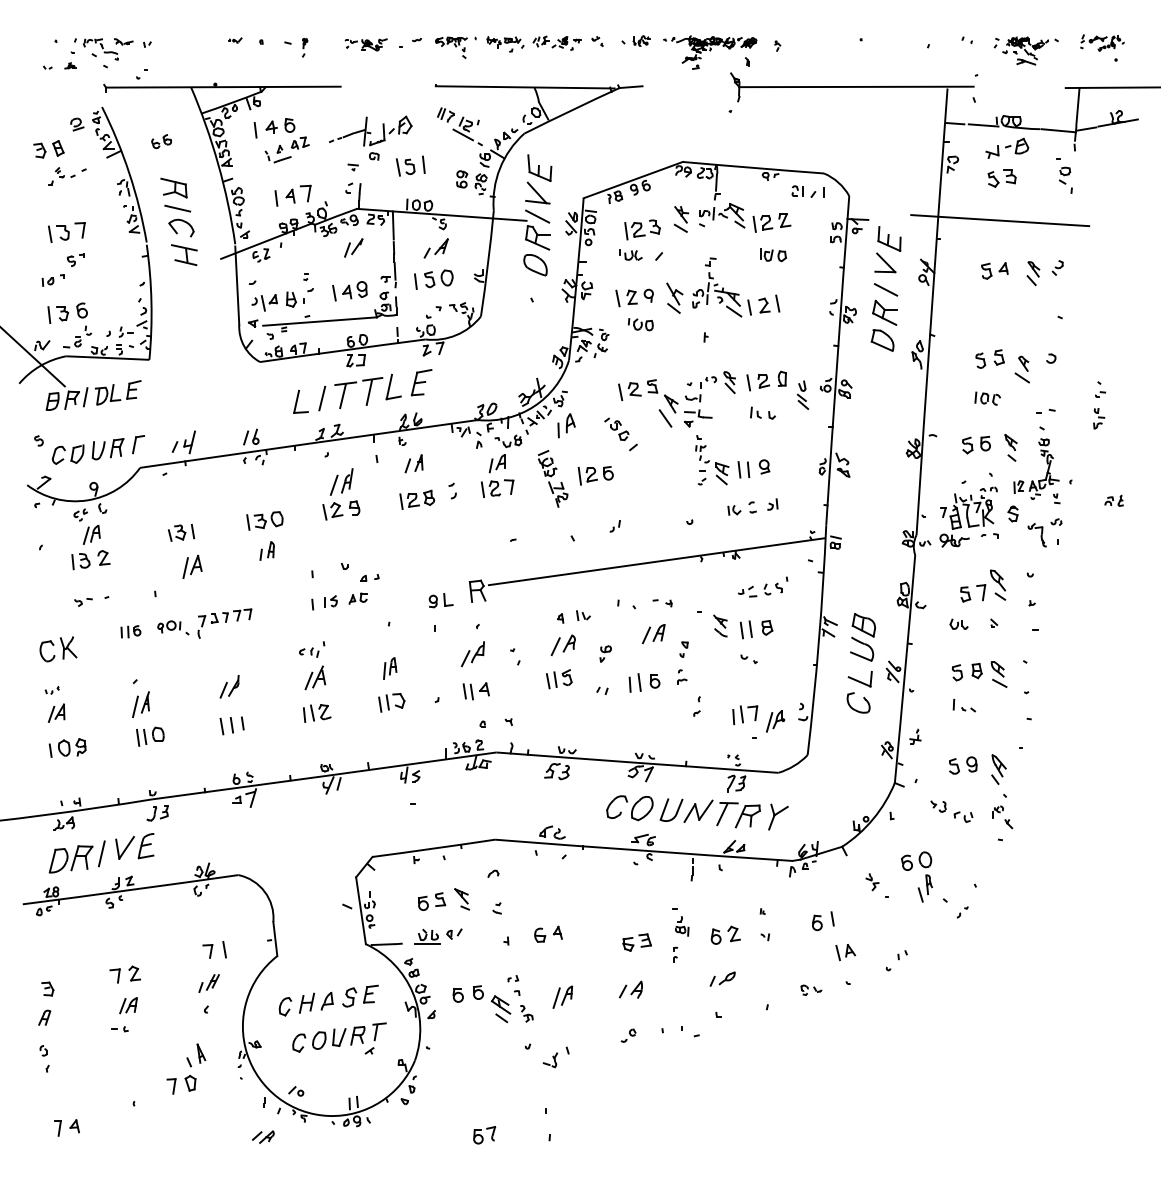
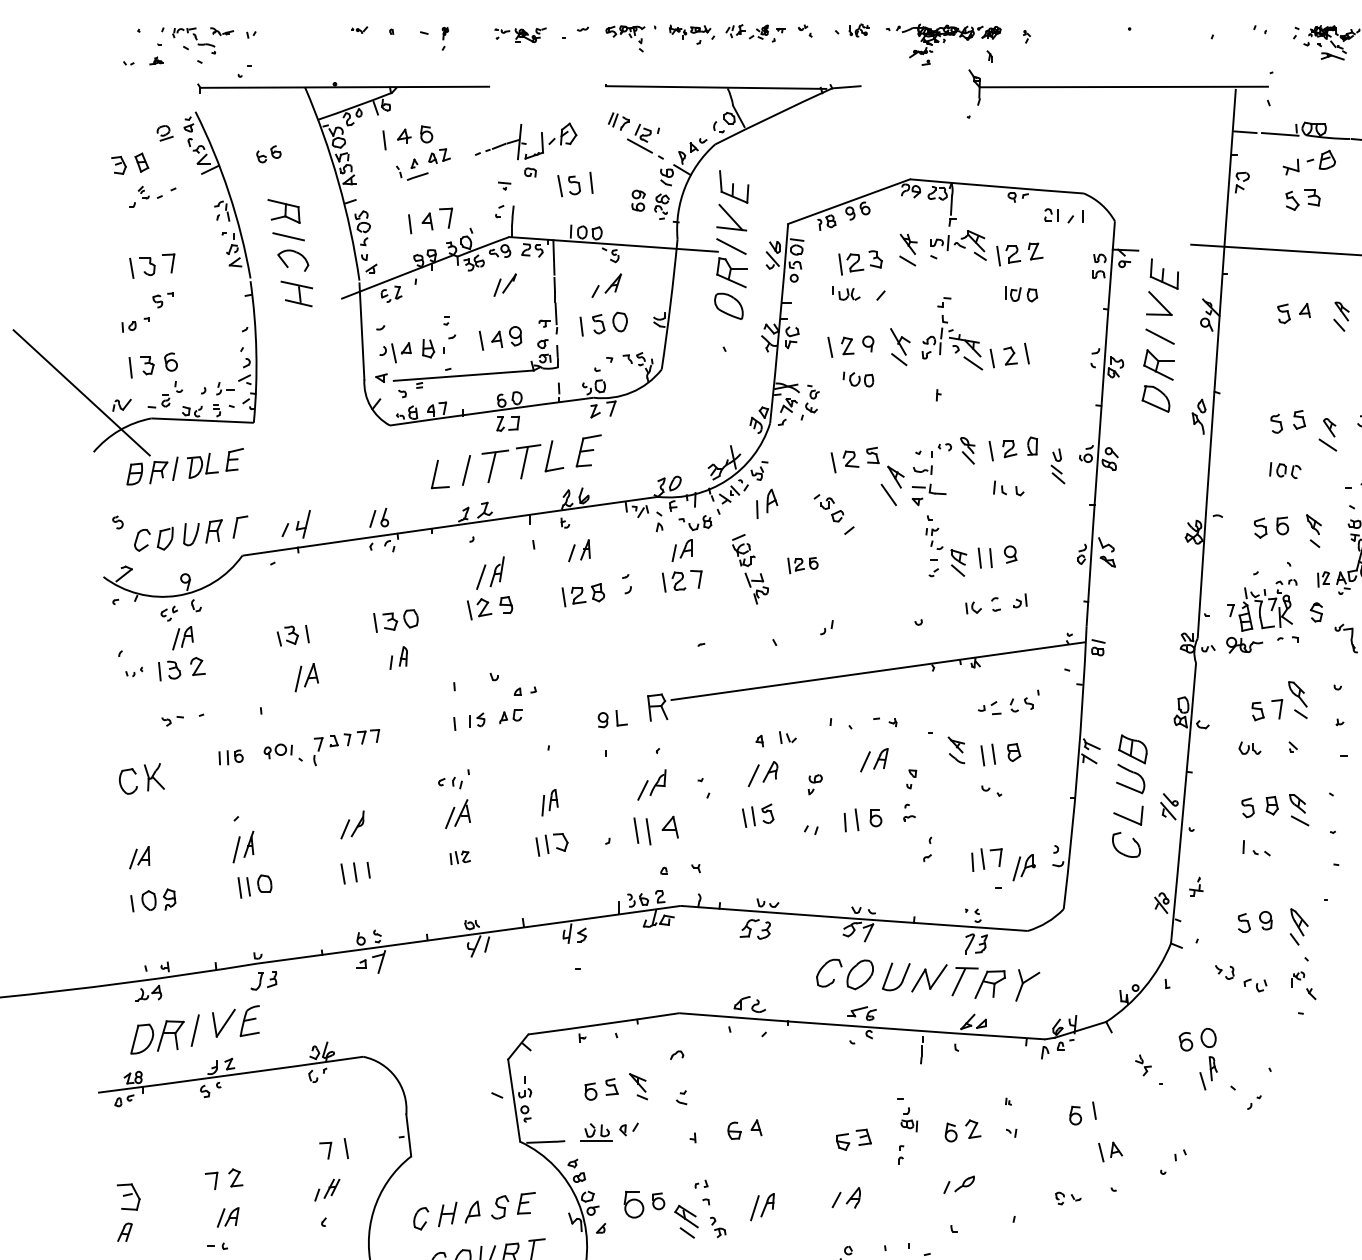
part: (595, 475) -> (802, 565), size x0.7
part: (51, 690) -> (133, 672), moved
part: (475, 691) -> (655, 830), size x1.4
part: (317, 713) -> (460, 857), size x0.6
part: (47, 988) -> (128, 1196), size x1.6
part: (457, 995) -> (632, 1204), size x1.6

